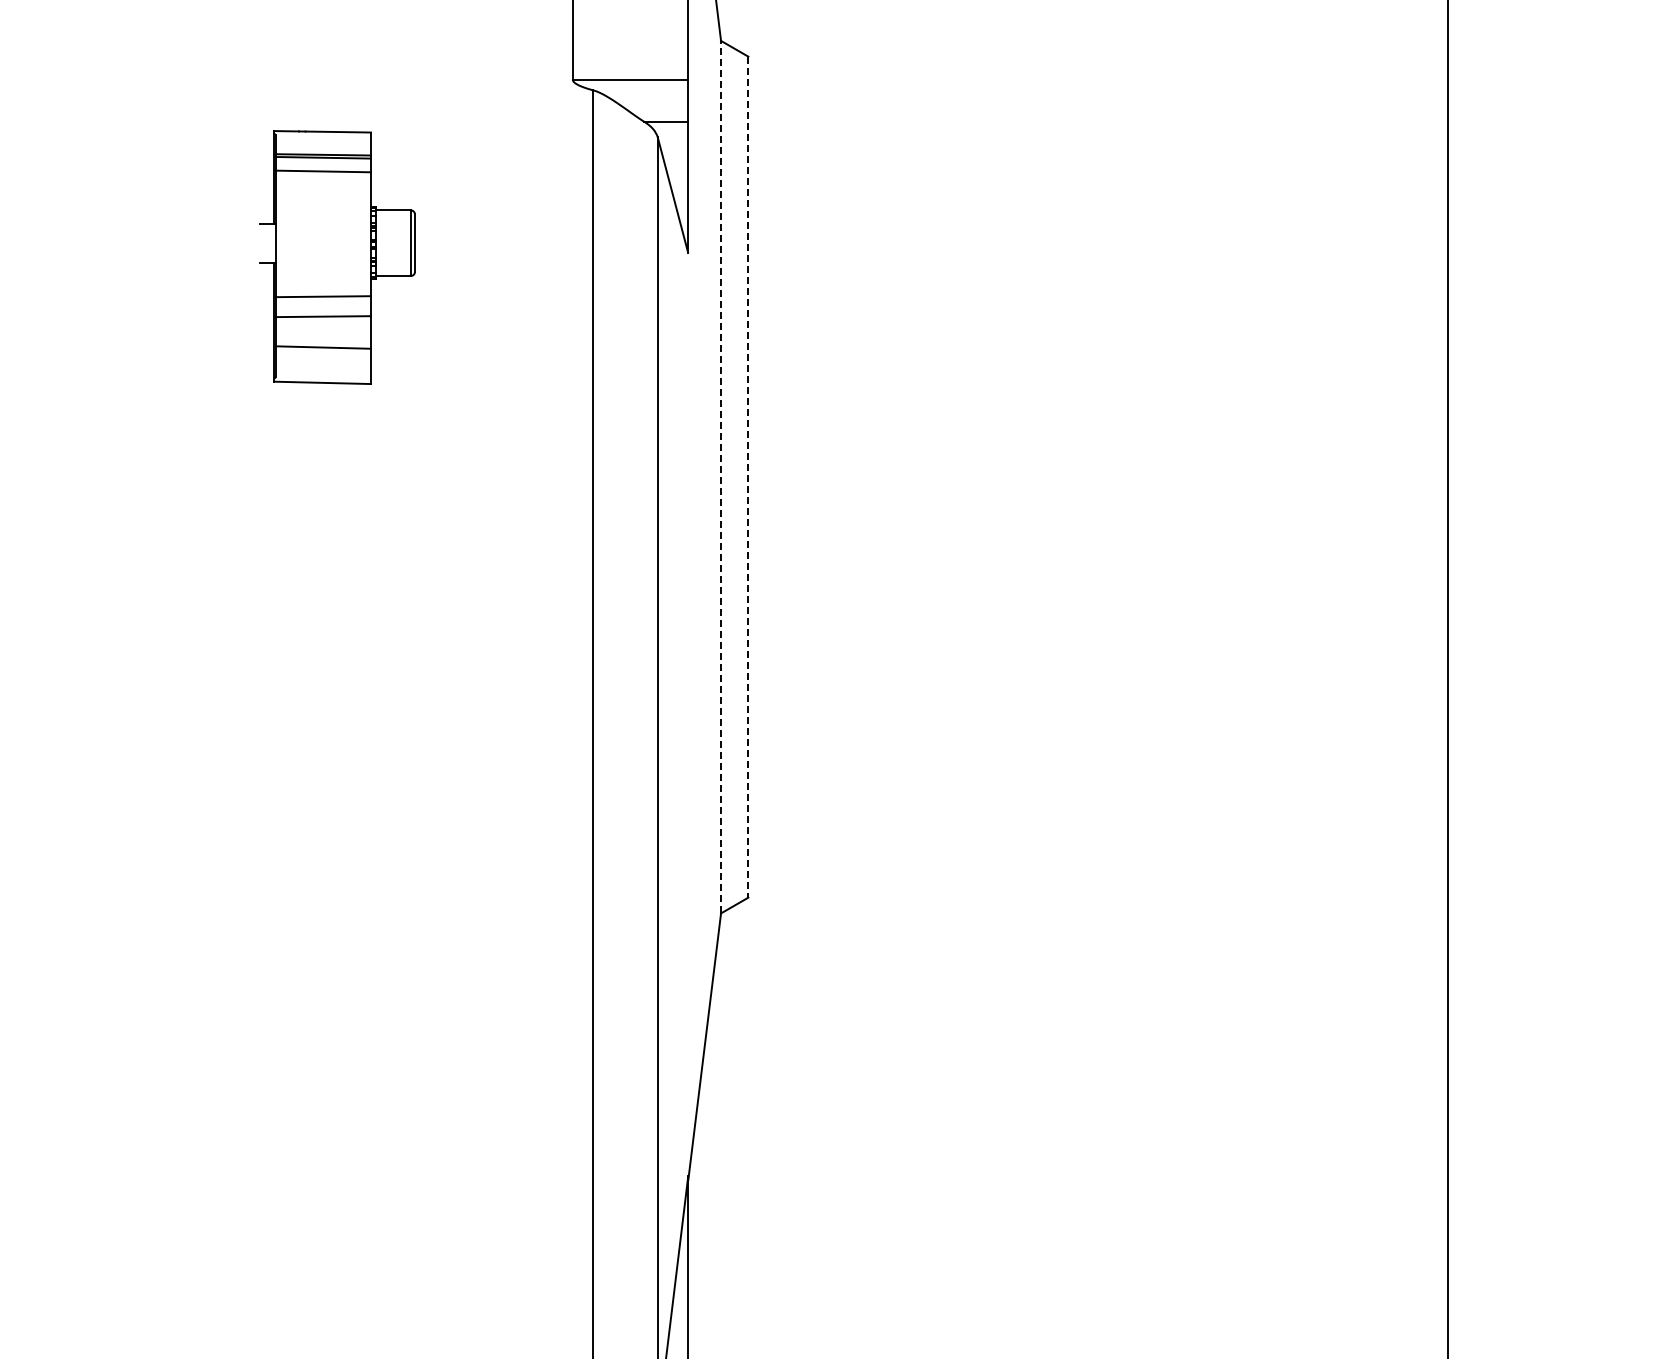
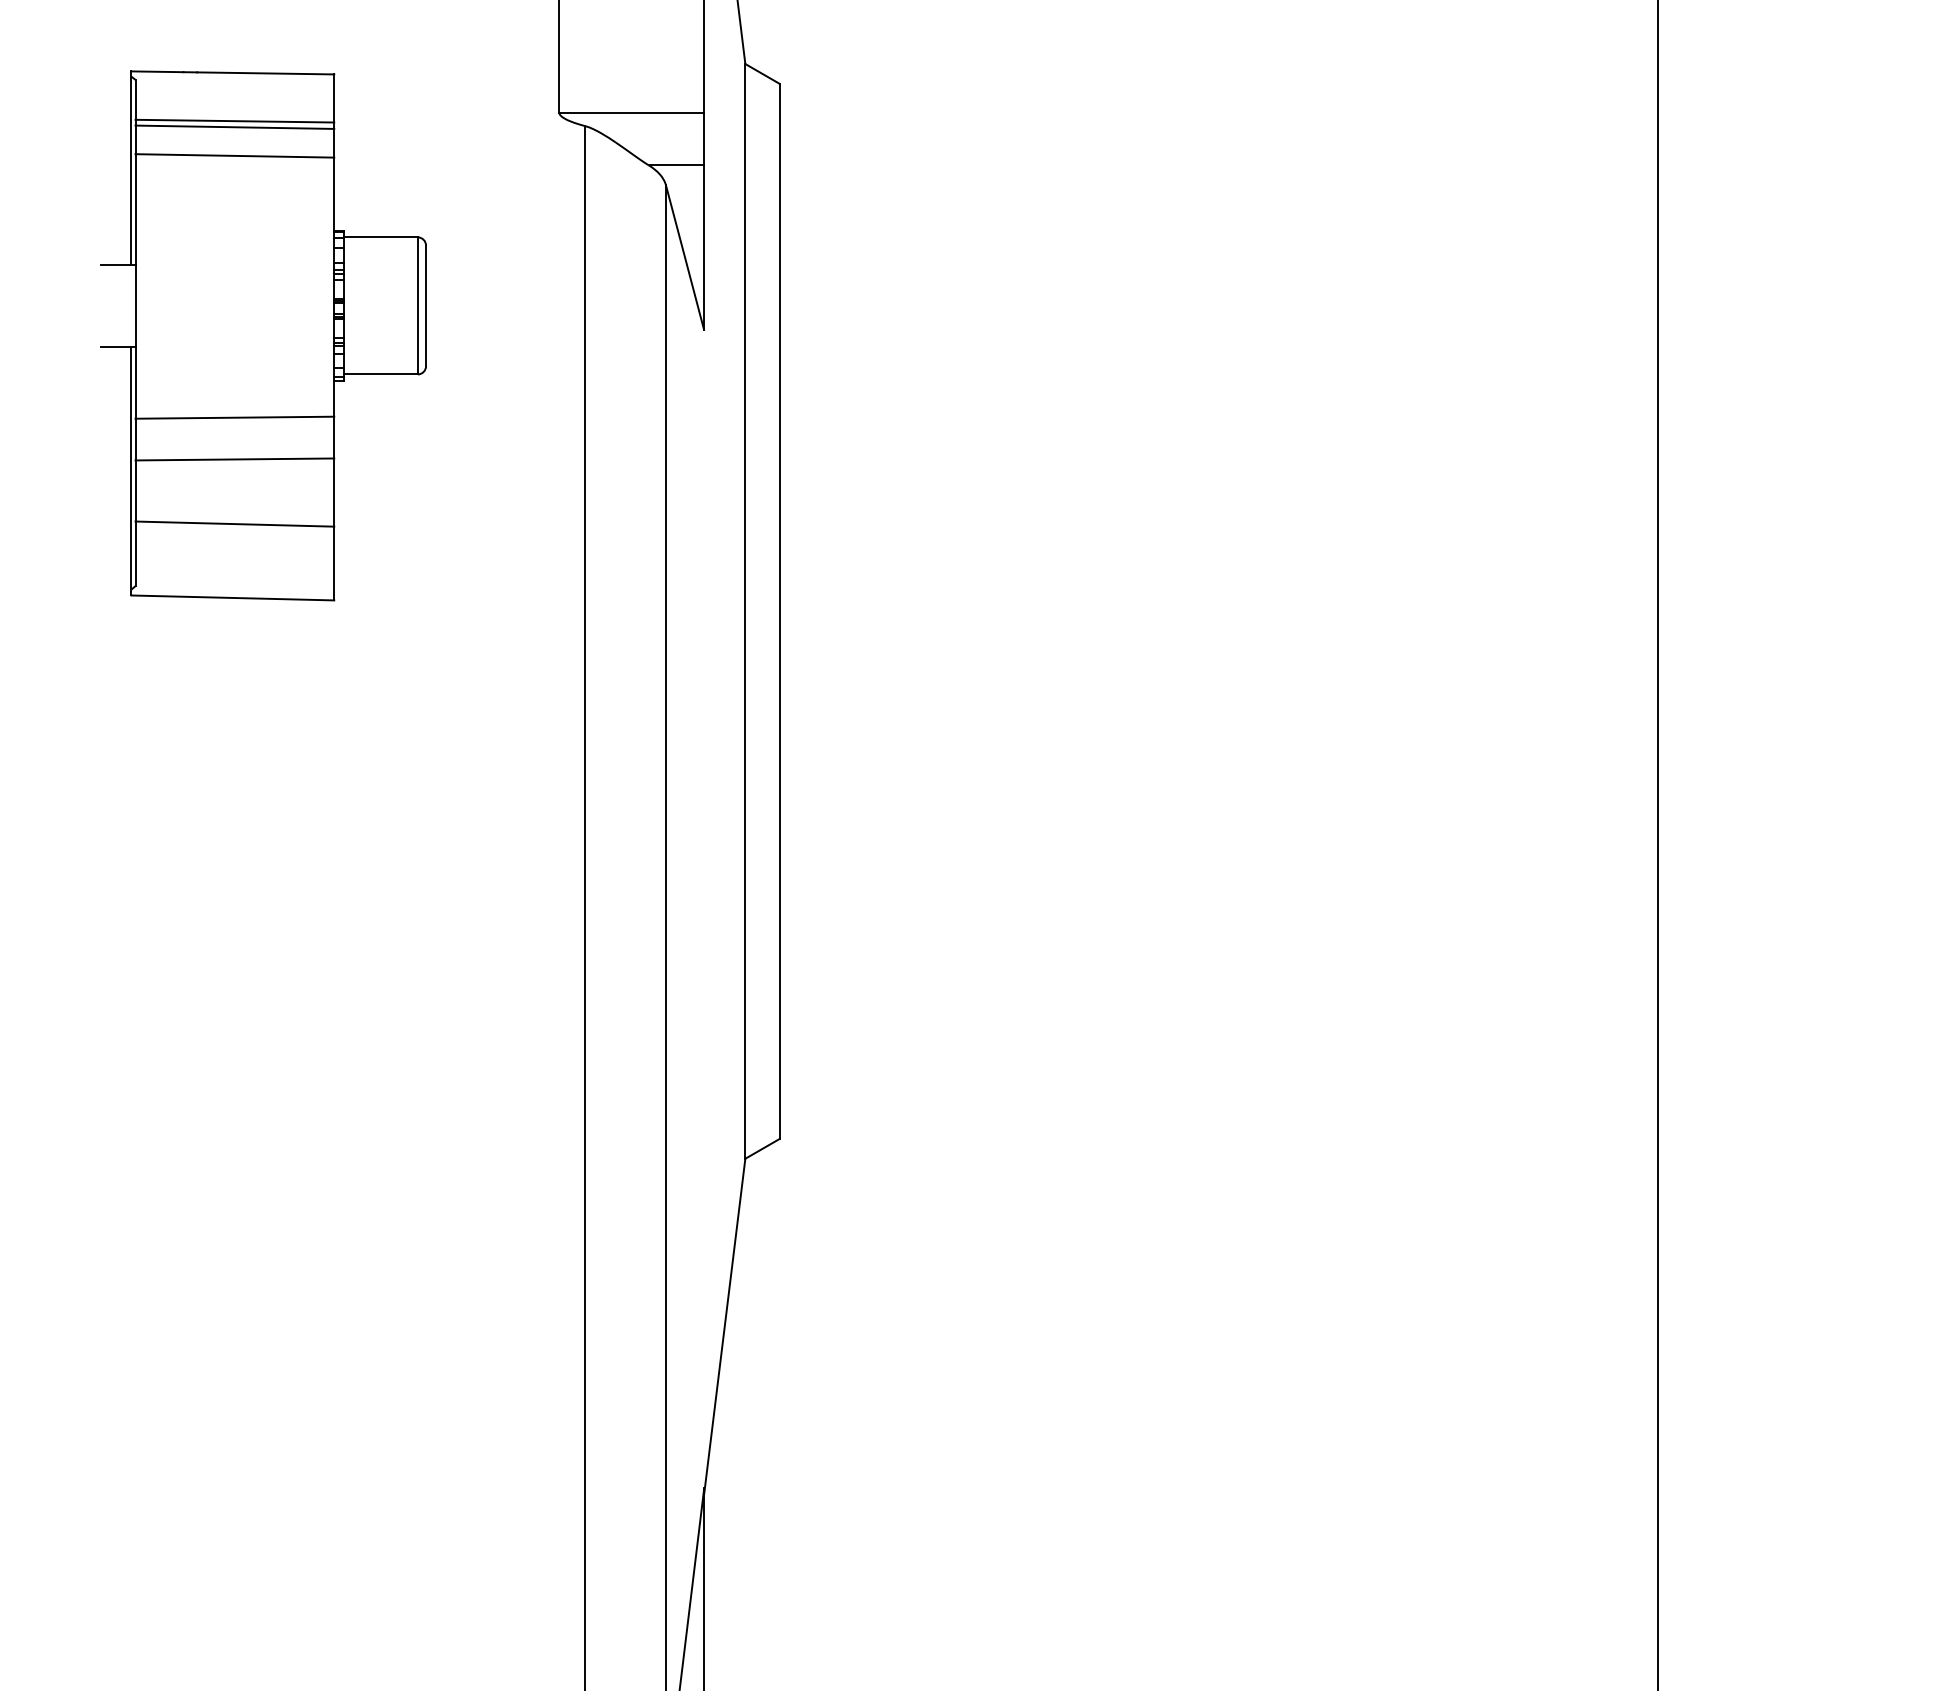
part: (337, 257) -> (264, 335), size x1.67
line: (721, 476) -> (745, 610), dashed -> solid
line: (748, 477) -> (779, 611), dashed -> solid

